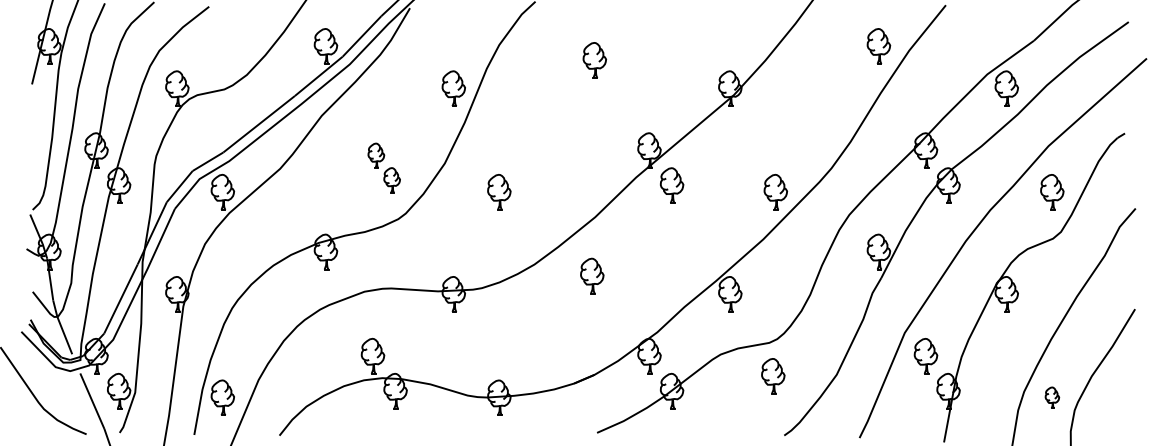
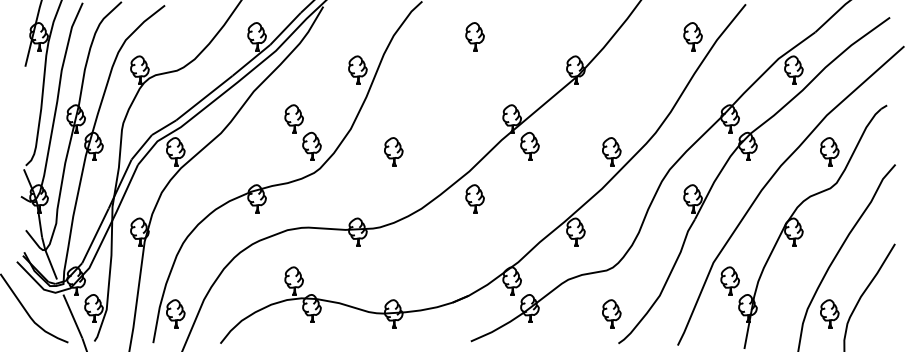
part: (594, 60) -> (474, 36), moved
part: (383, 167) -> (302, 132), size x1.43
part: (591, 275) -> (474, 198), moved
part: (772, 375) -> (611, 313), moved
part: (1051, 397) -> (829, 313), size x1.67

